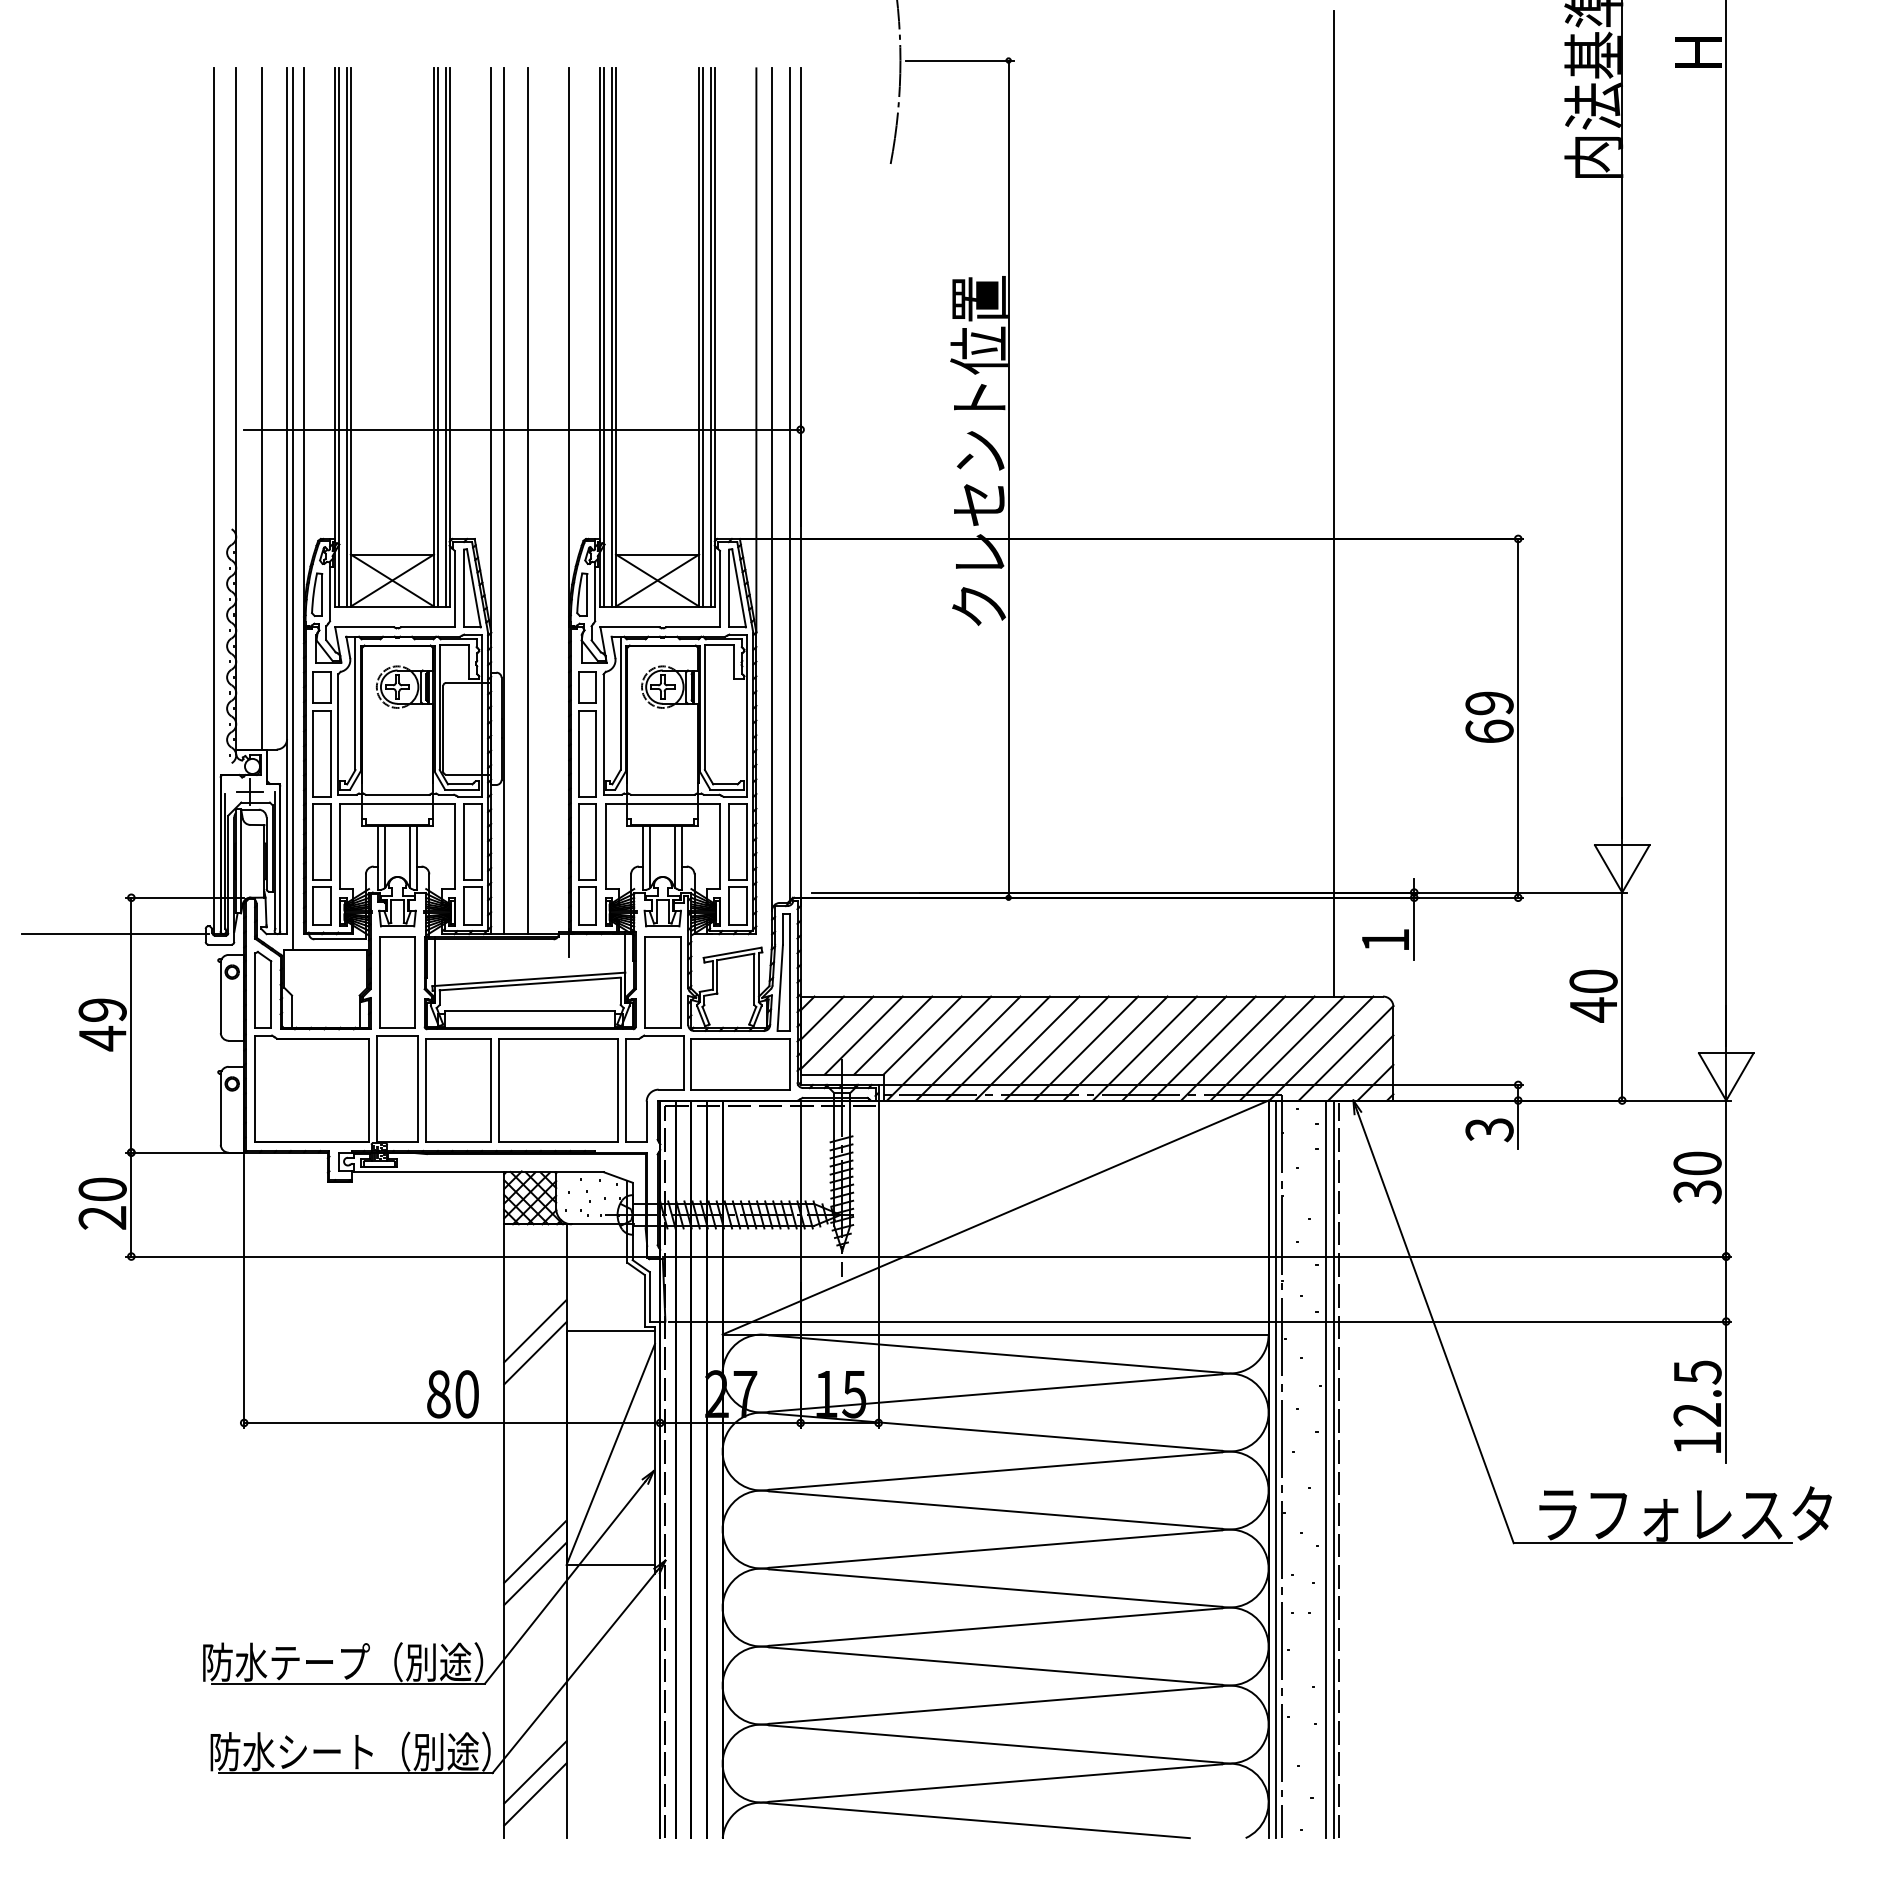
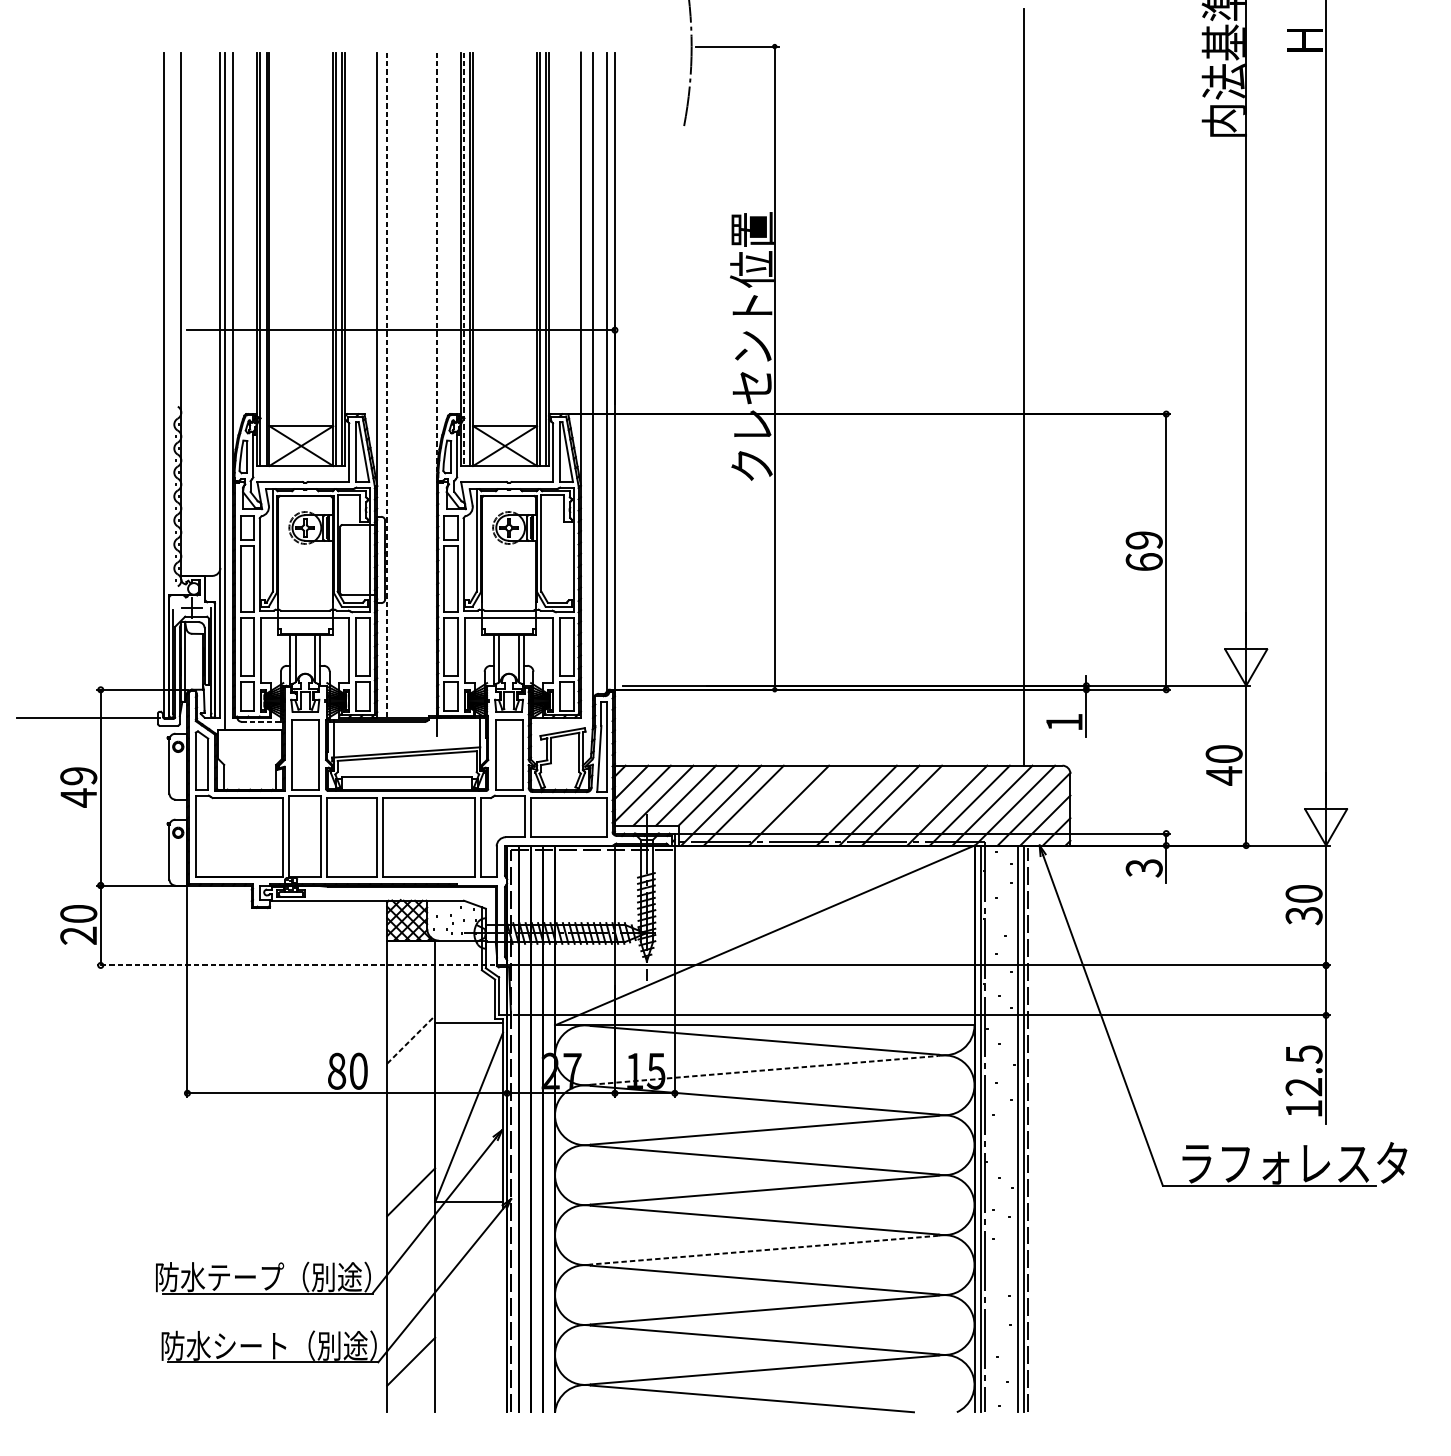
line: (604, 337) -> (464, 259), solid -> dashed
line: (569, 347) -> (437, 267), solid -> dashed
line: (262, 408) -> (201, 313), removed
line: (504, 501) -> (387, 385), solid -> dashed
line: (527, 501) -> (405, 385), removed
line: (340, 939) -> (261, 721), solid -> dashed
line: (997, 1048) -> (766, 805), removed
line: (1056, 1048) -> (811, 805), removed
line: (1086, 1048) -> (834, 805), removed
line: (1203, 1048) -> (924, 805), removed
line: (384, 1256) -> (295, 965), solid -> dashed
line: (535, 1330) -> (411, 1022), removed
line: (535, 1352) -> (411, 1039), solid -> dashed
line: (995, 1393) -> (764, 1070), solid -> dashed
line: (535, 1573) -> (411, 1208), removed
line: (995, 1627) -> (764, 1250), solid -> dashed
line: (535, 1794) -> (411, 1378), removed

